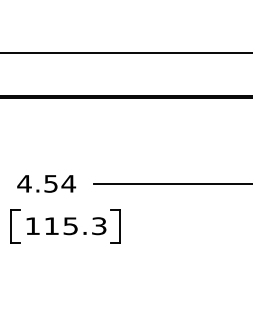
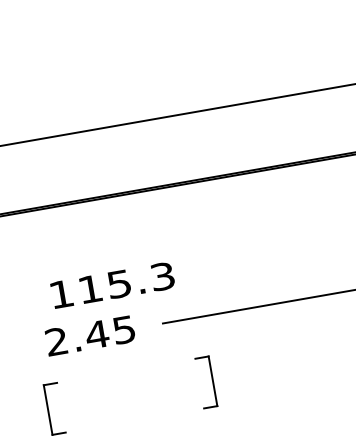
text: (46, 183) -> (90, 335), 4.54 -> 2.45
text: (66, 226) -> (112, 285), moved

